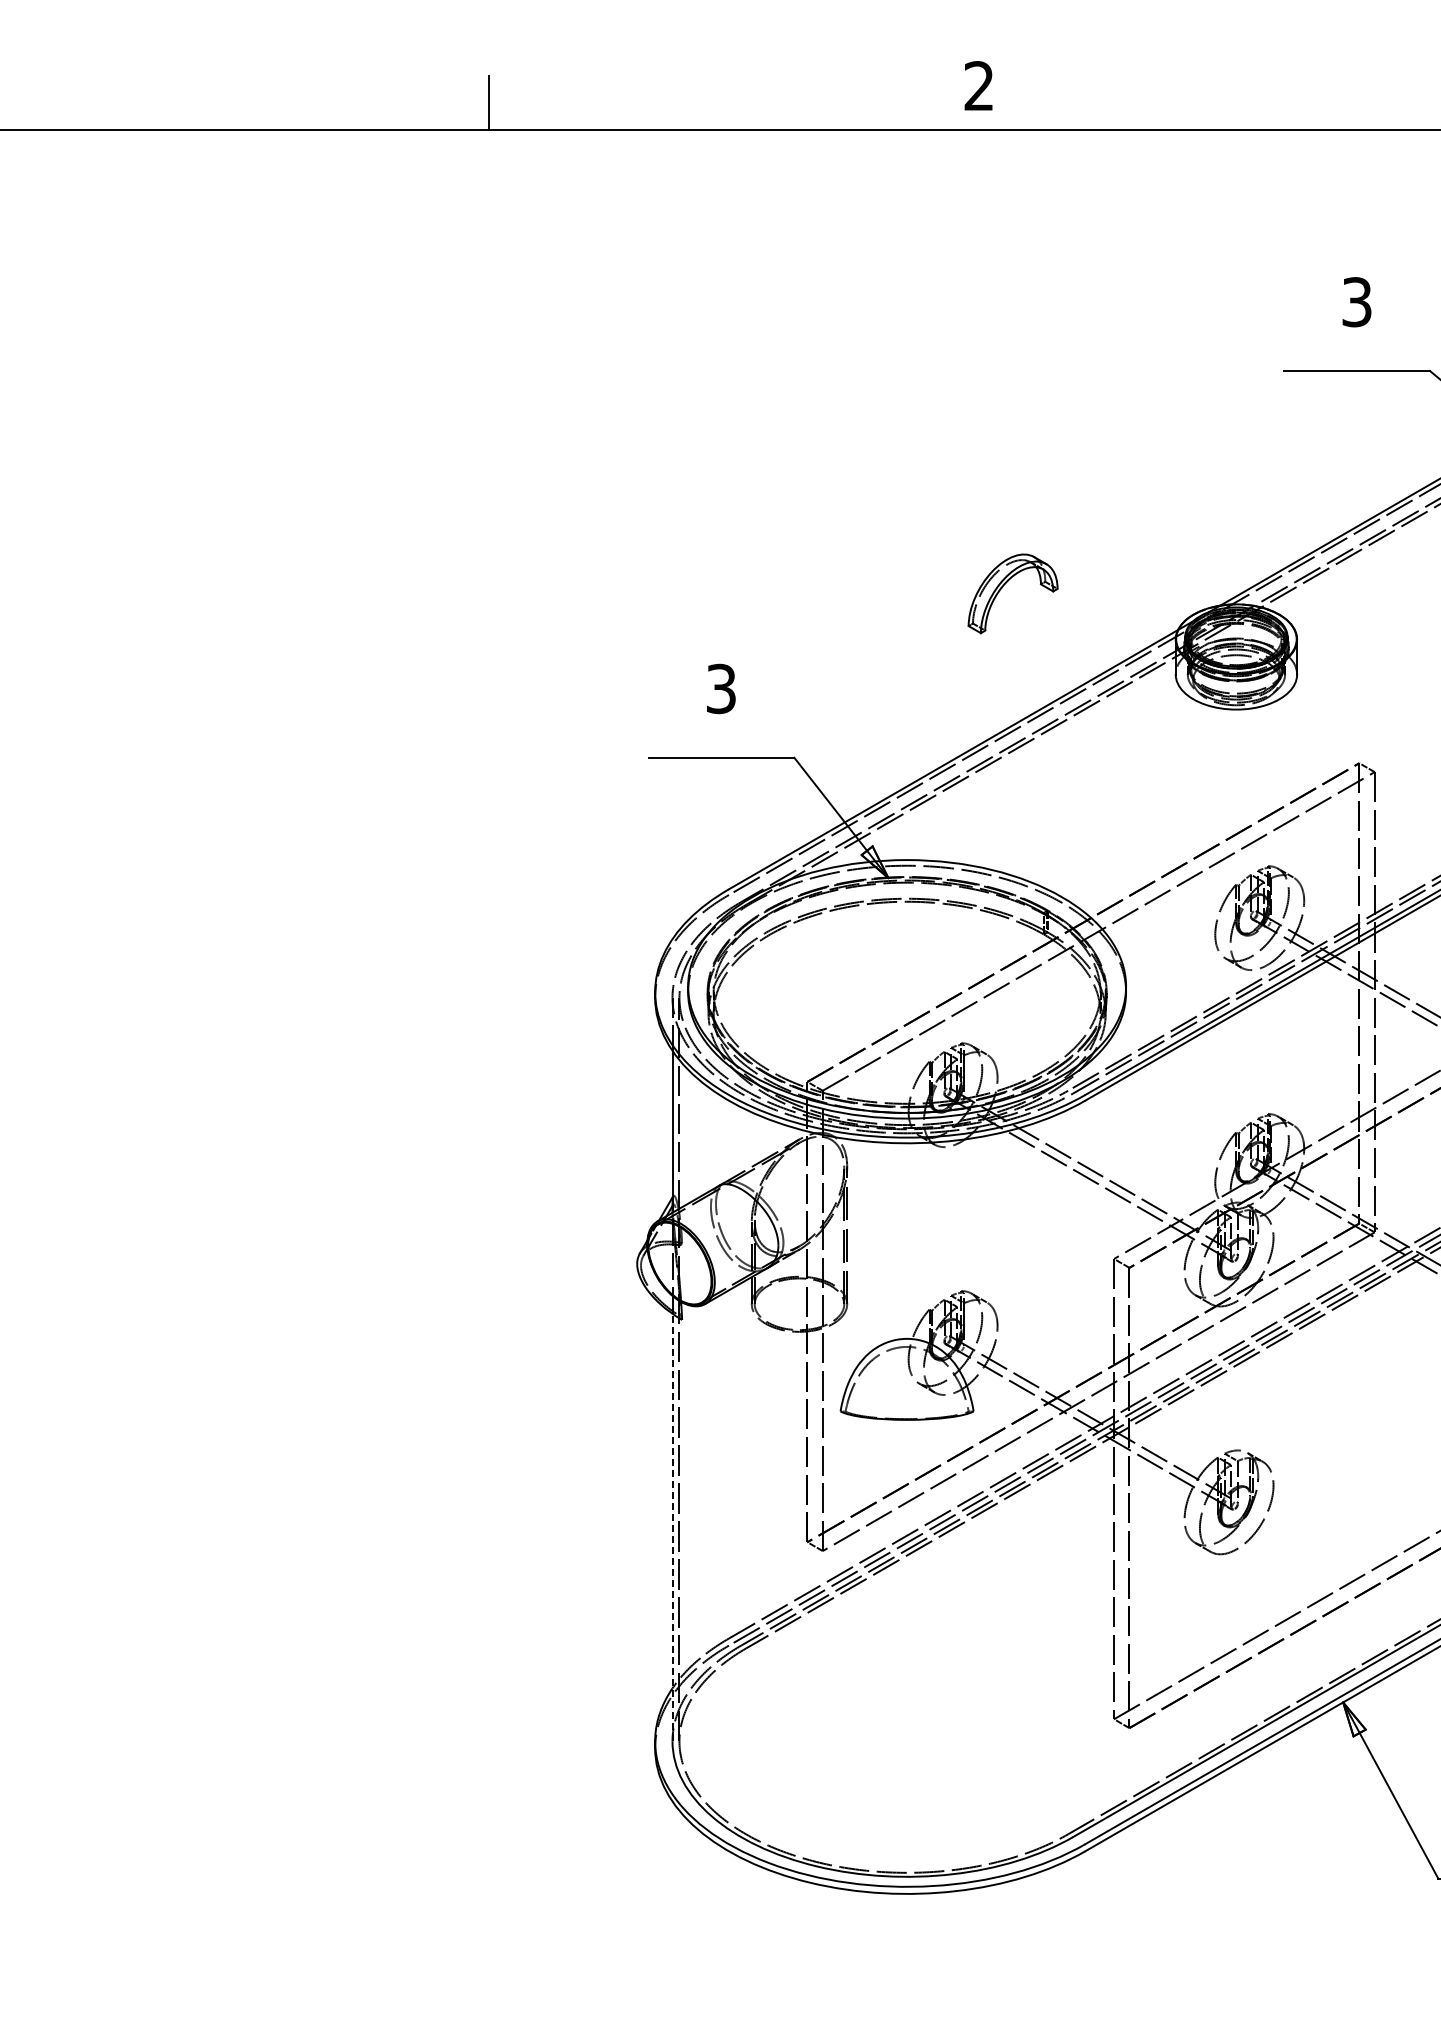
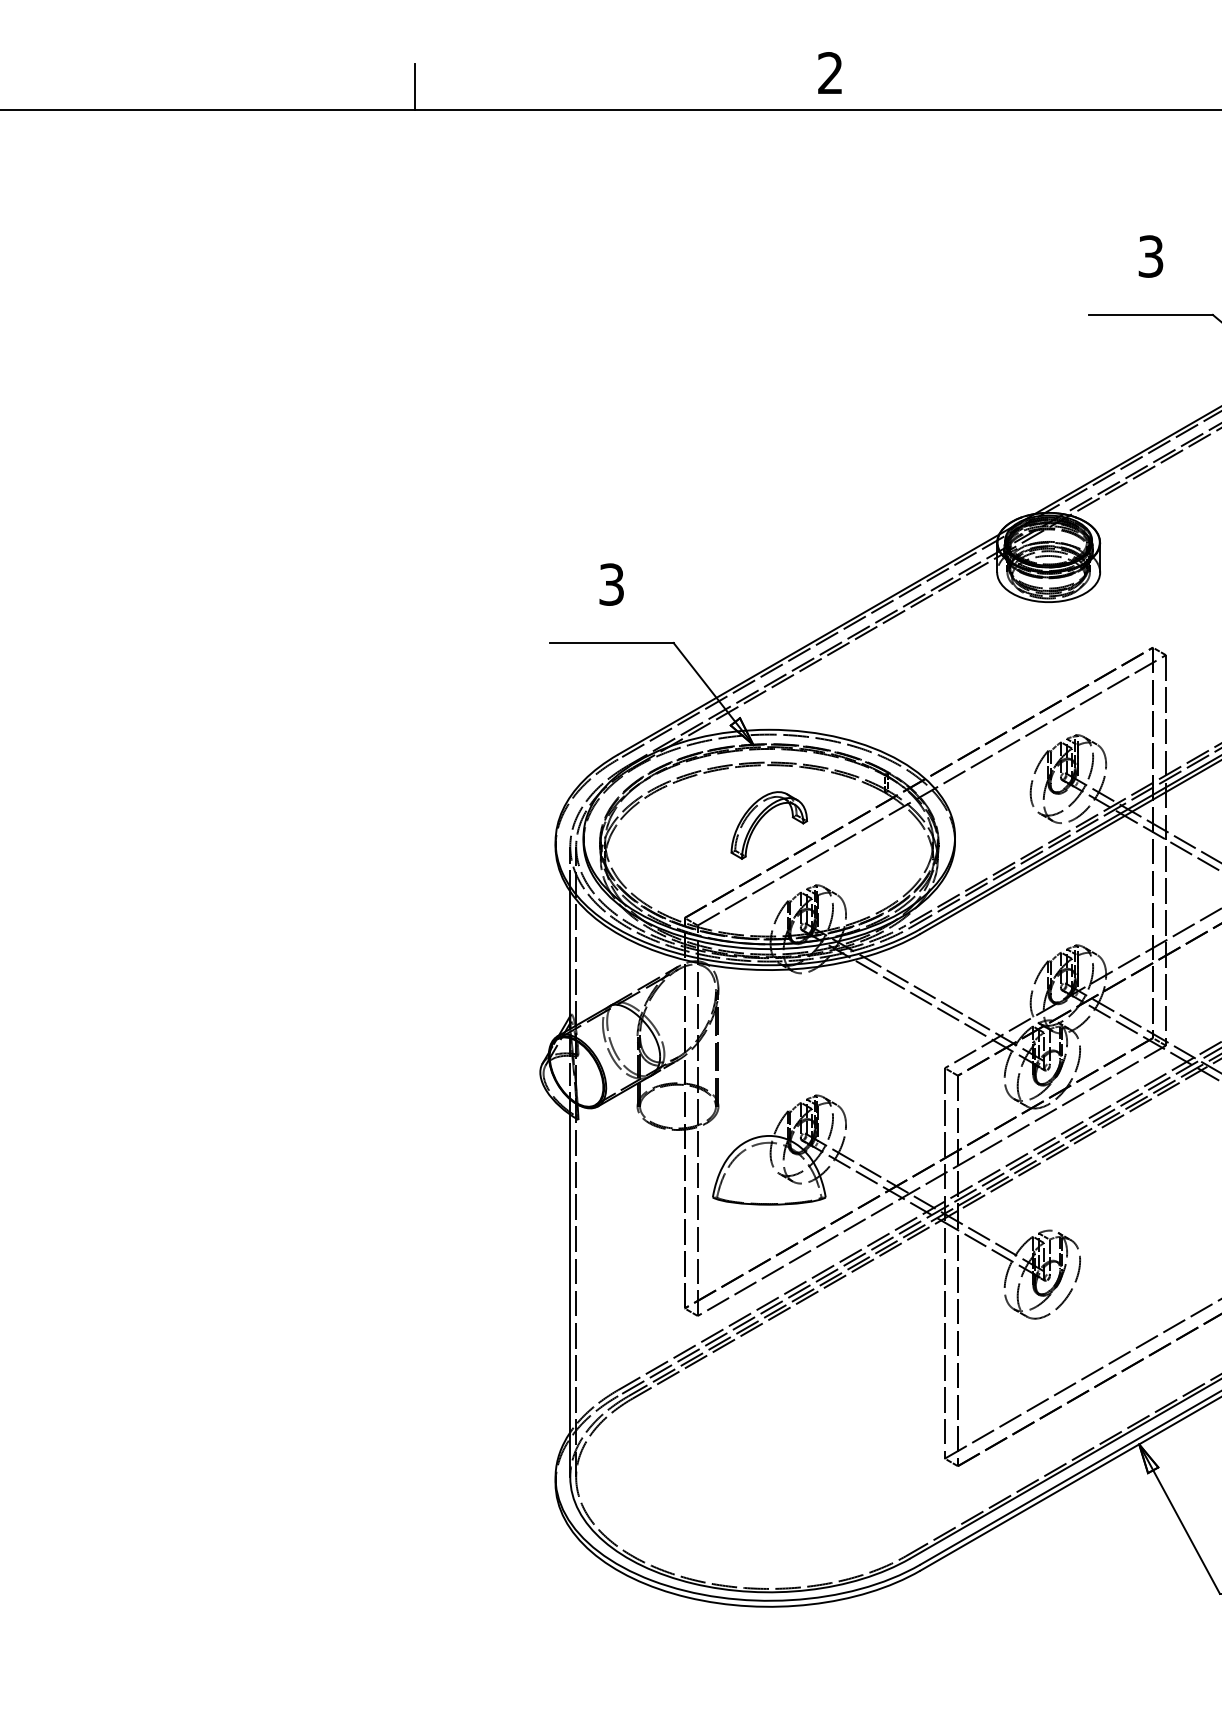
part: (1002, 588) -> (760, 820), moved
line: (672, 1527) -> (570, 1295), dashed -> solid

